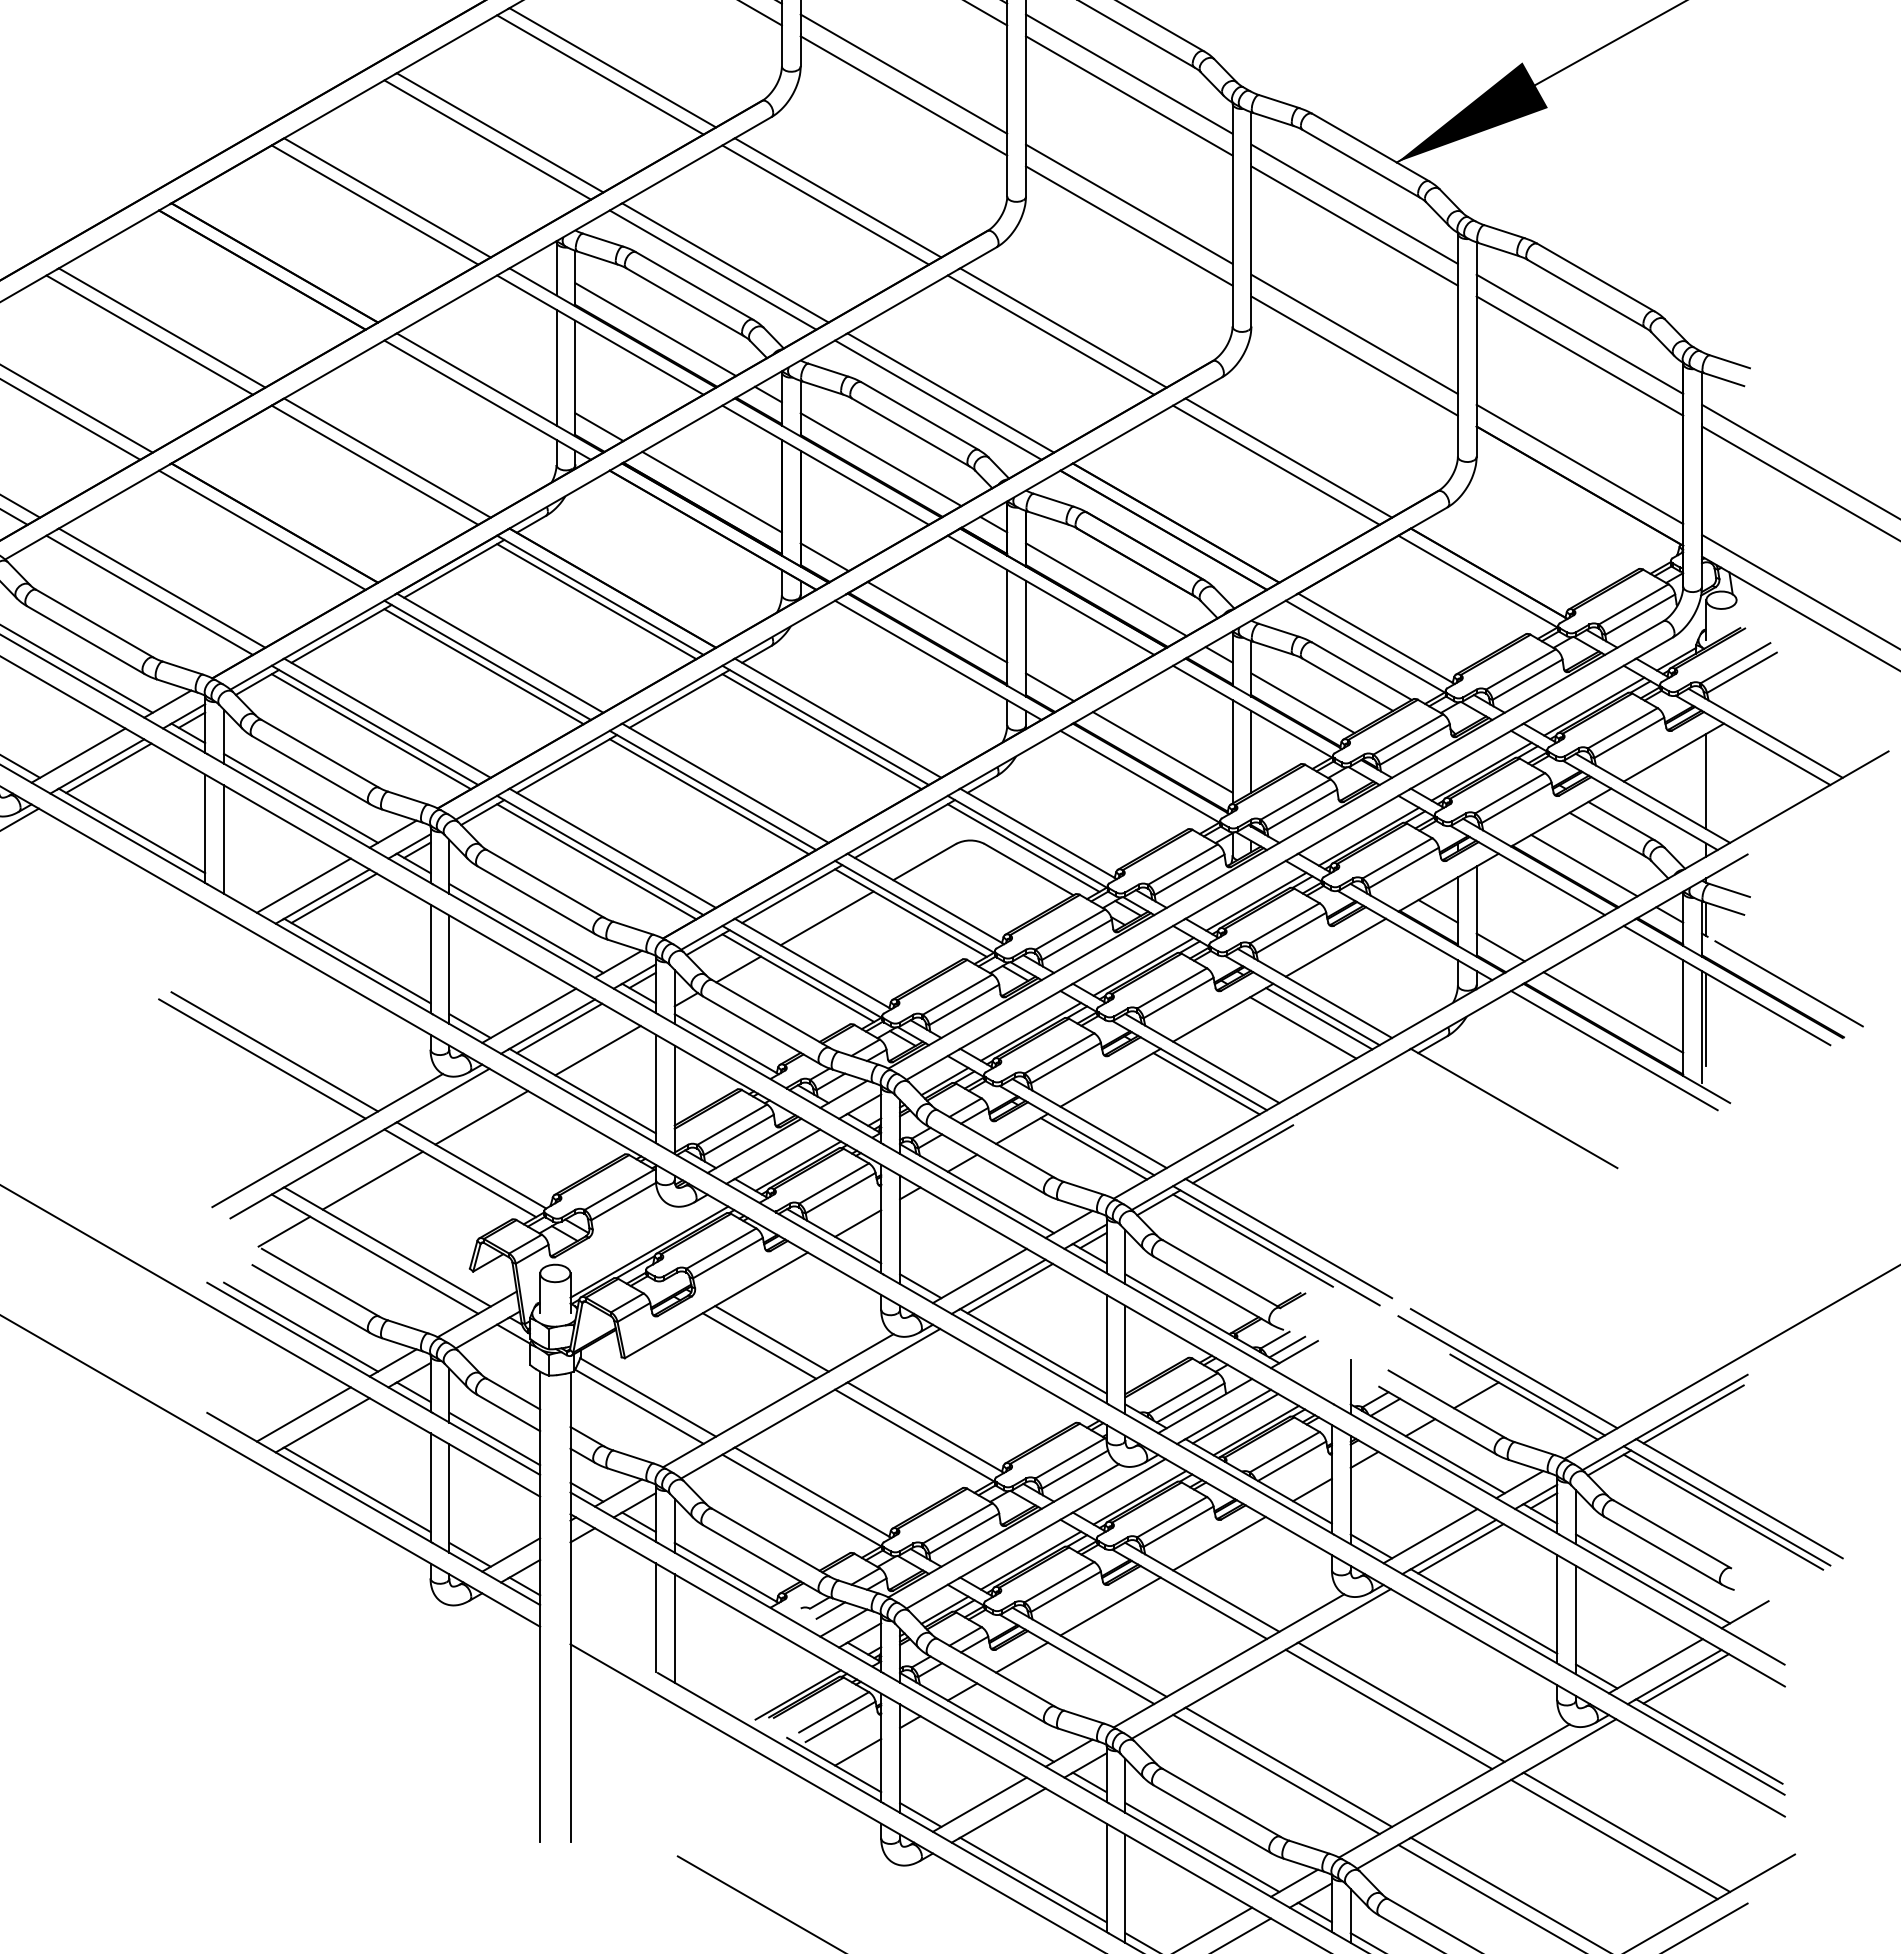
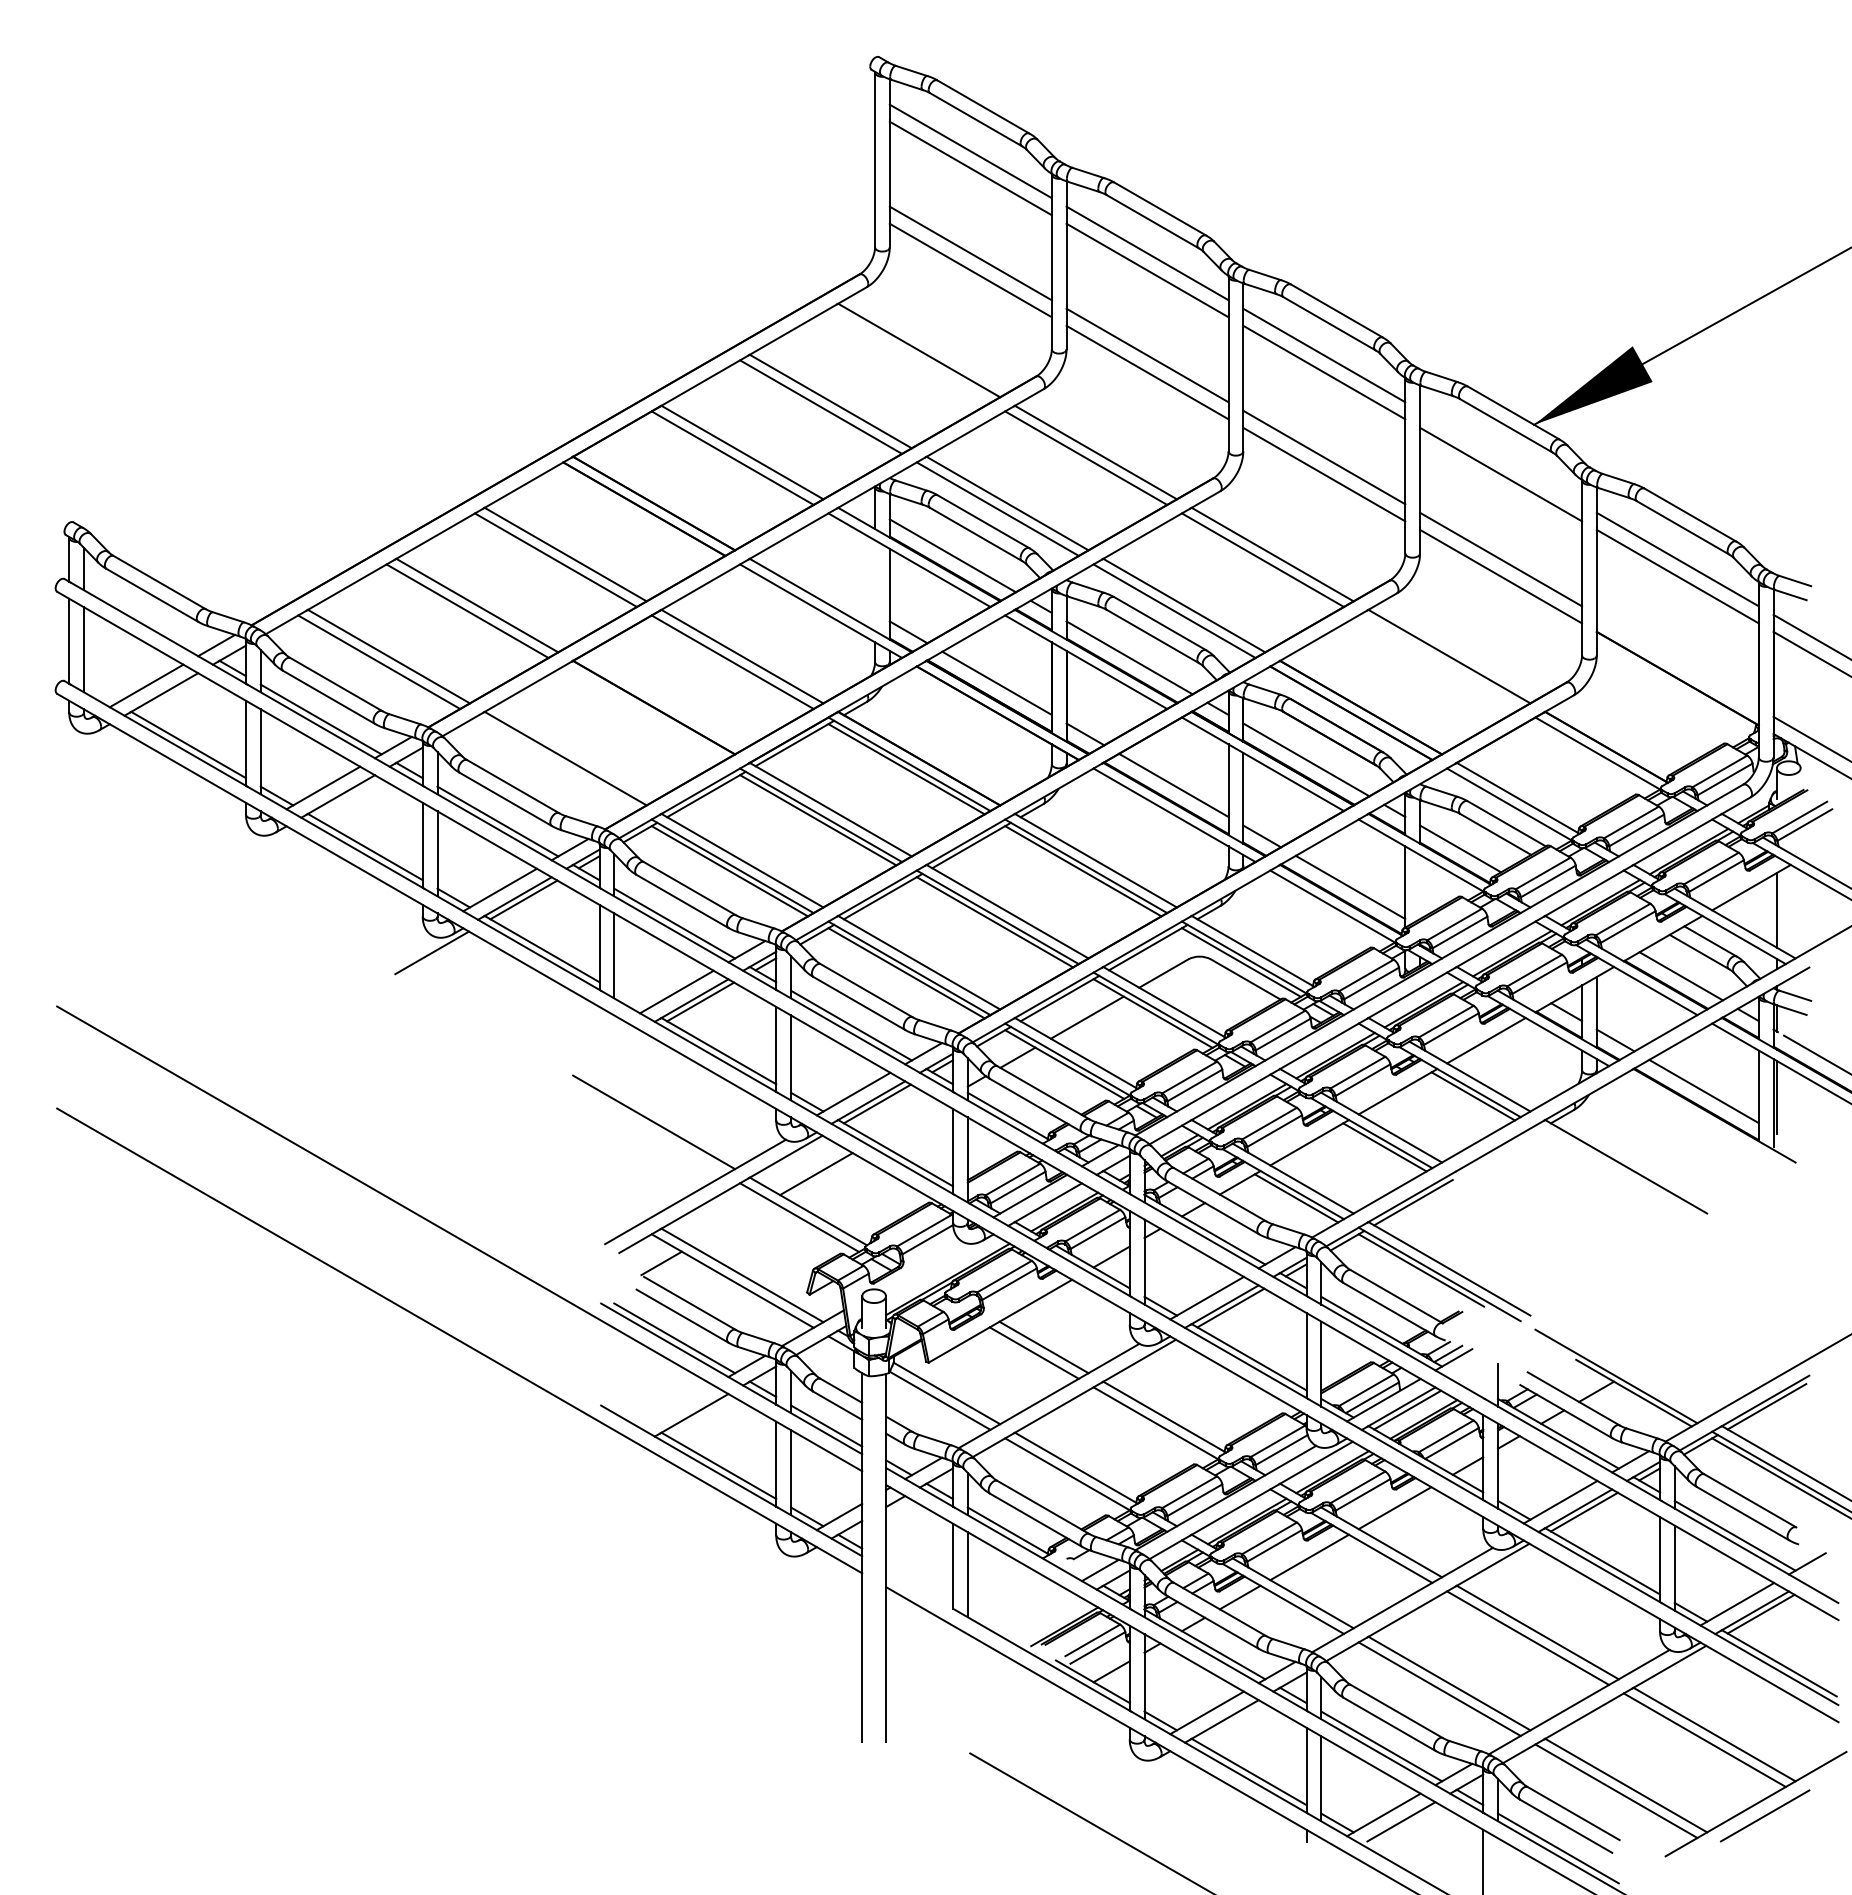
line: (600, 74) -> (909, 355), removed
line: (1355, 204) -> (1501, 457), removed
line: (557, 367) -> (875, 585), removed
line: (1579, 464) -> (1677, 661), removed
line: (1276, 465) -> (1439, 662), removed
line: (262, 530) -> (644, 713), removed
line: (149, 595) -> (555, 764), removed
line: (1251, 751) -> (1420, 886), removed
line: (1302, 1027) -> (1460, 1103), removed
line: (597, 1050) -> (907, 1121), removed
line: (1613, 1050) -> (1704, 1121), removed
line: (262, 1058) -> (644, 1127), removed
line: (372, 1180) -> (730, 1223), removed
line: (1514, 1368) -> (1626, 1370), removed
line: (303, 1414) -> (676, 1406), removed
line: (831, 1610) -> (1090, 1560), removed

